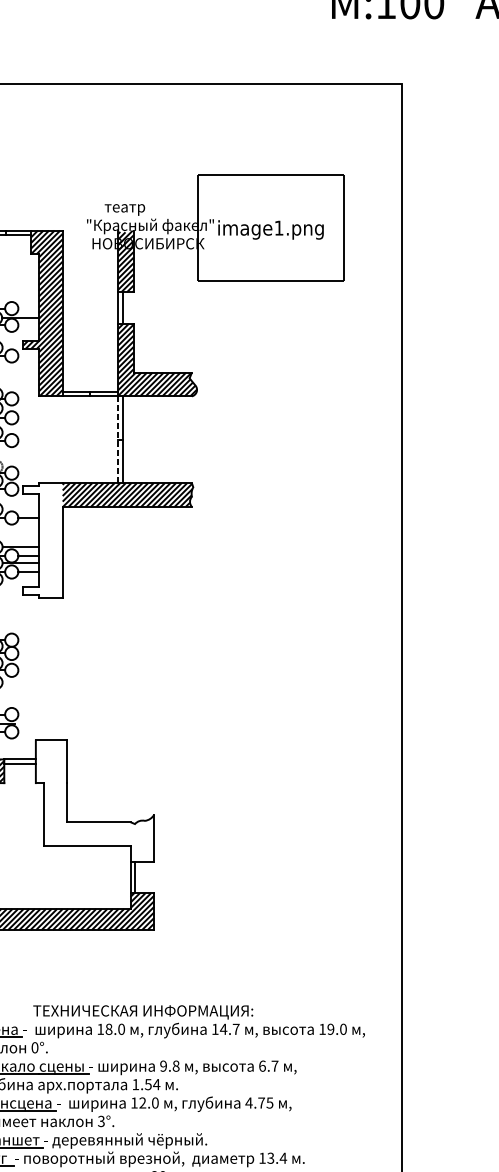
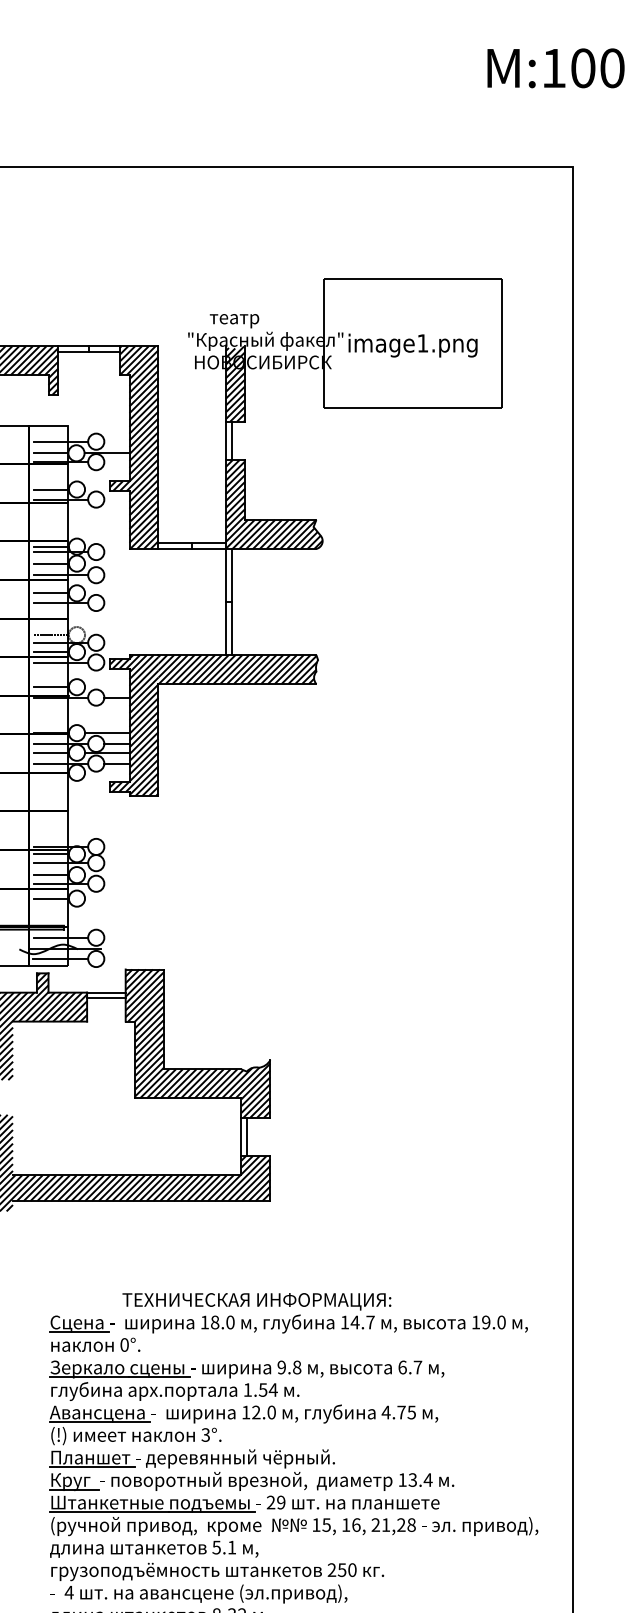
line: (118, 440) -> (226, 602), dashed -> solid
hatch: (43, 540) -> (134, 725), added
hatch: (94, 801) -> (197, 1043), added

